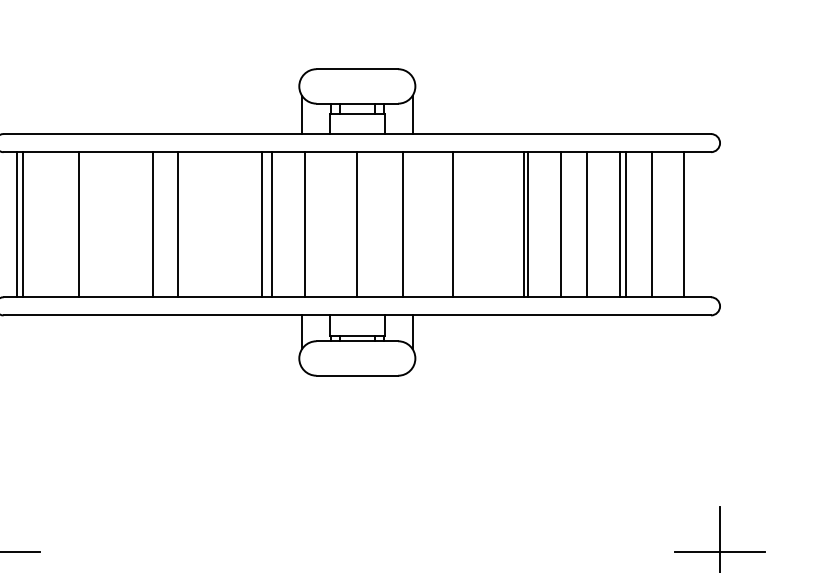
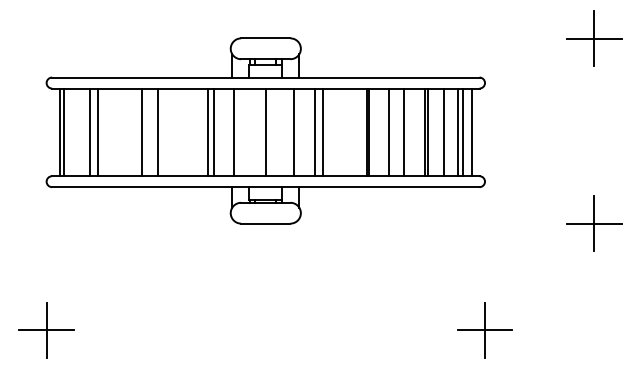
line: (65, 224) -> (89, 132), added
line: (439, 224) -> (315, 132), added
line: (676, 224) -> (458, 132), added
line: (697, 224) -> (471, 132), added

